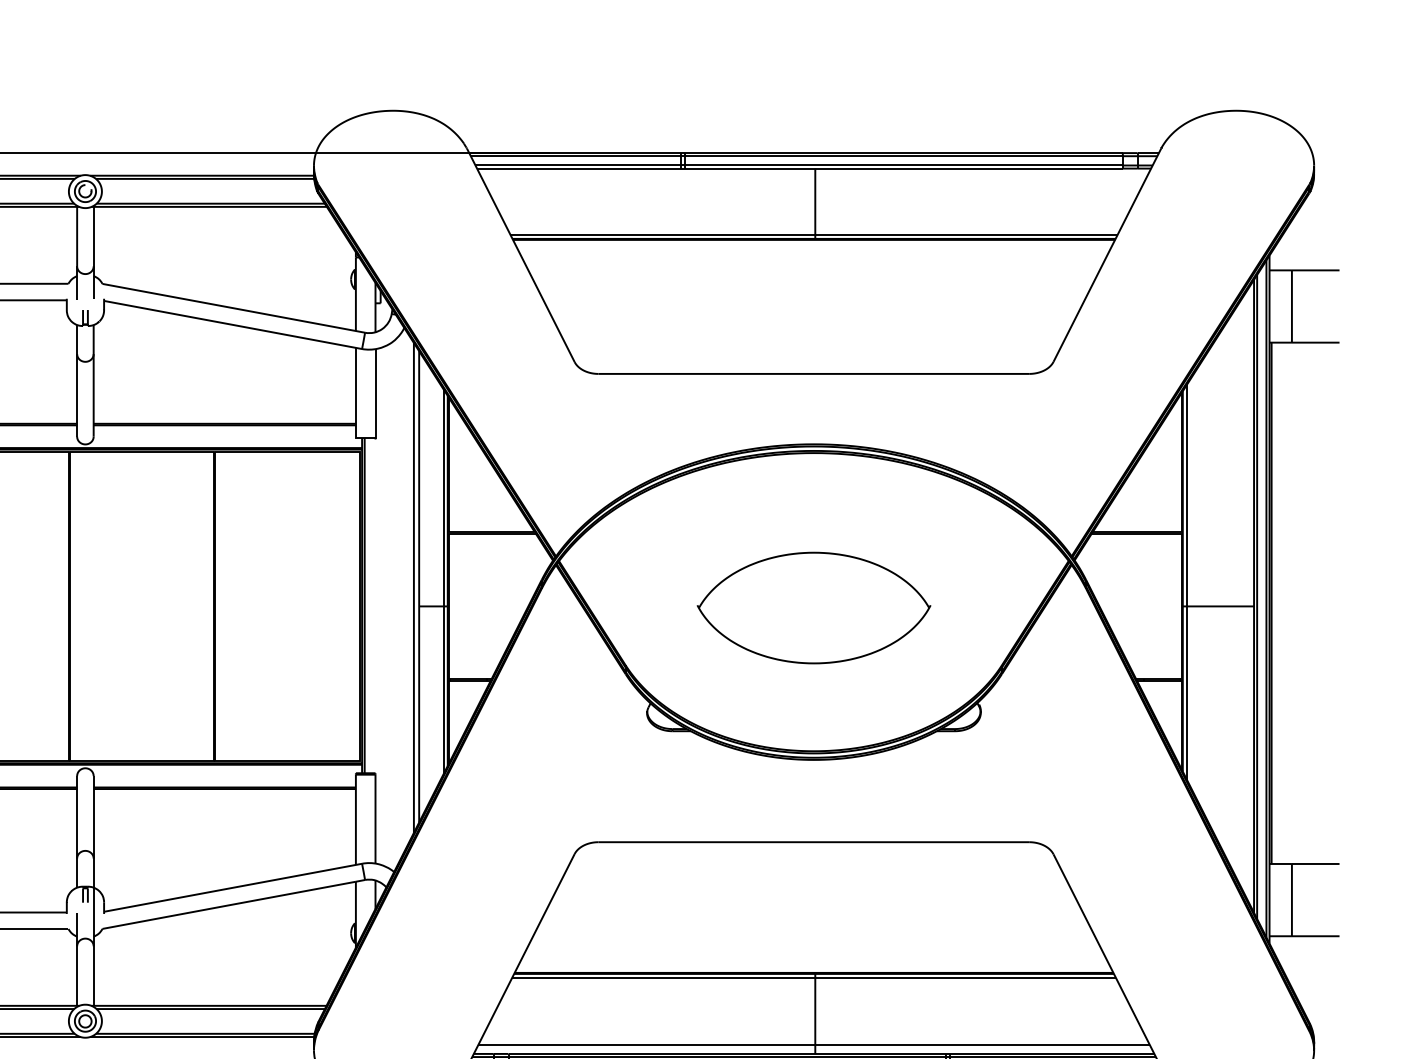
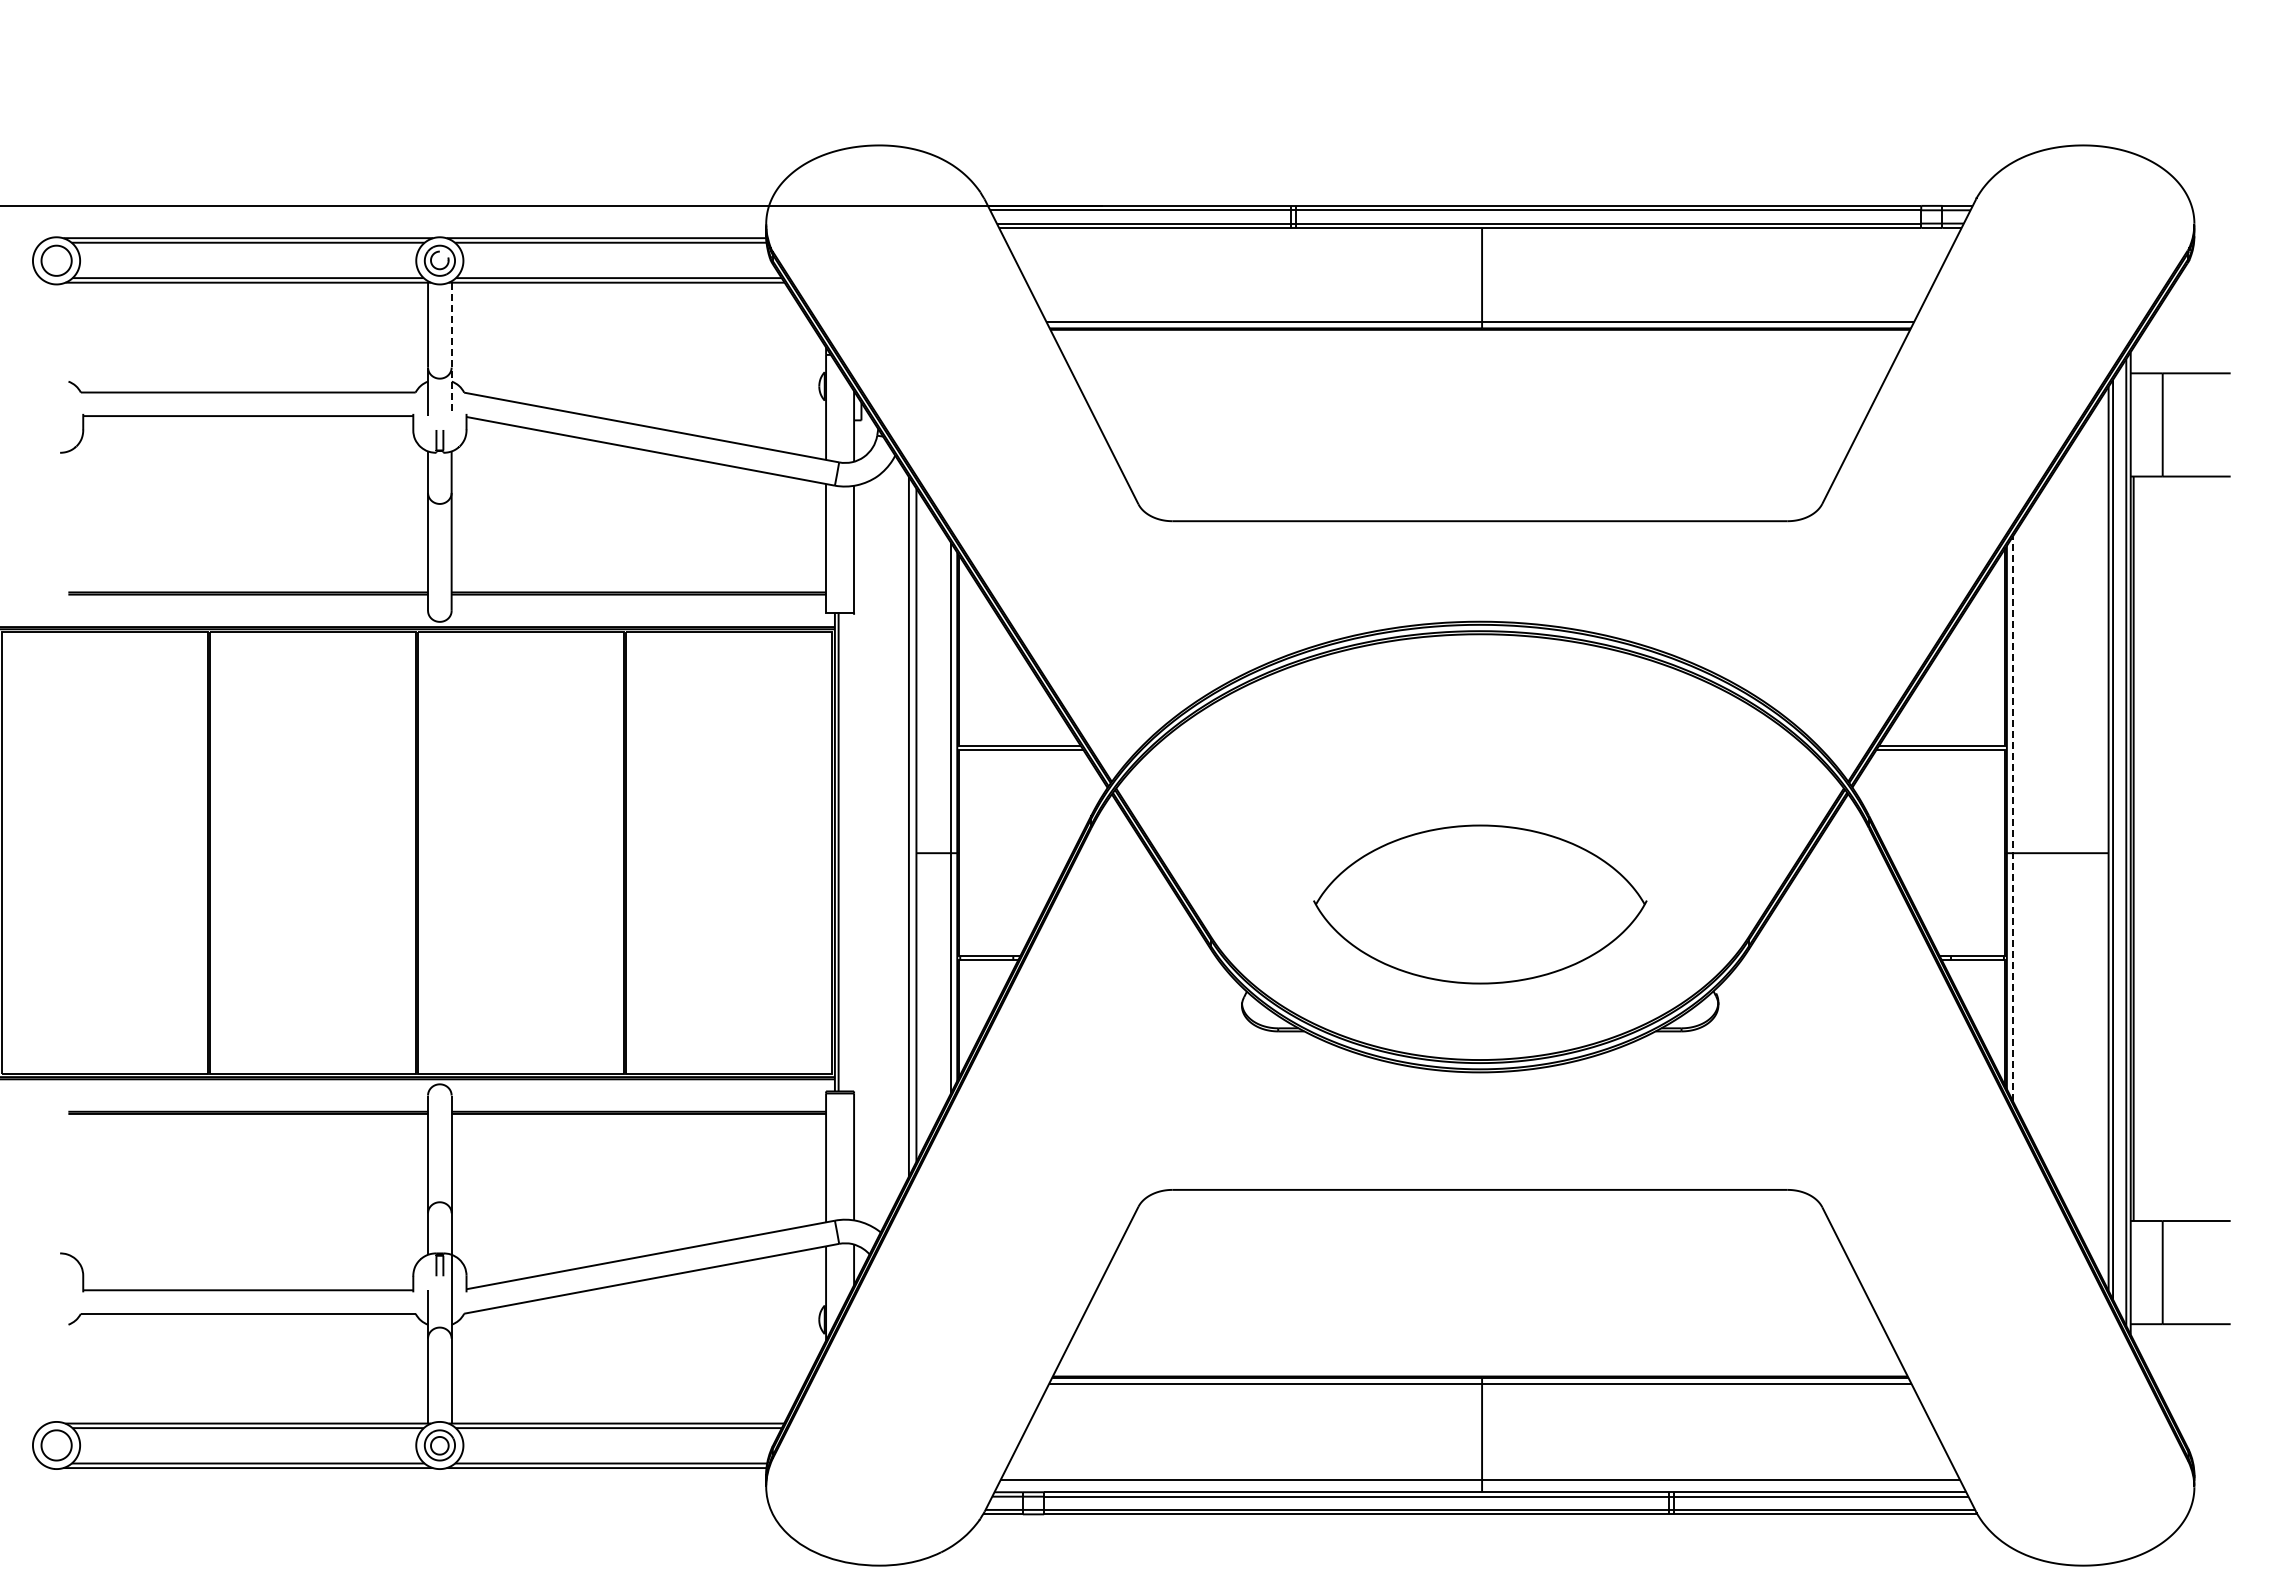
line: (93, 253) -> (451, 349), solid -> dashed
line: (1186, 582) -> (2012, 819), solid -> dashed
part: (814, 608) -> (1480, 904), moved

